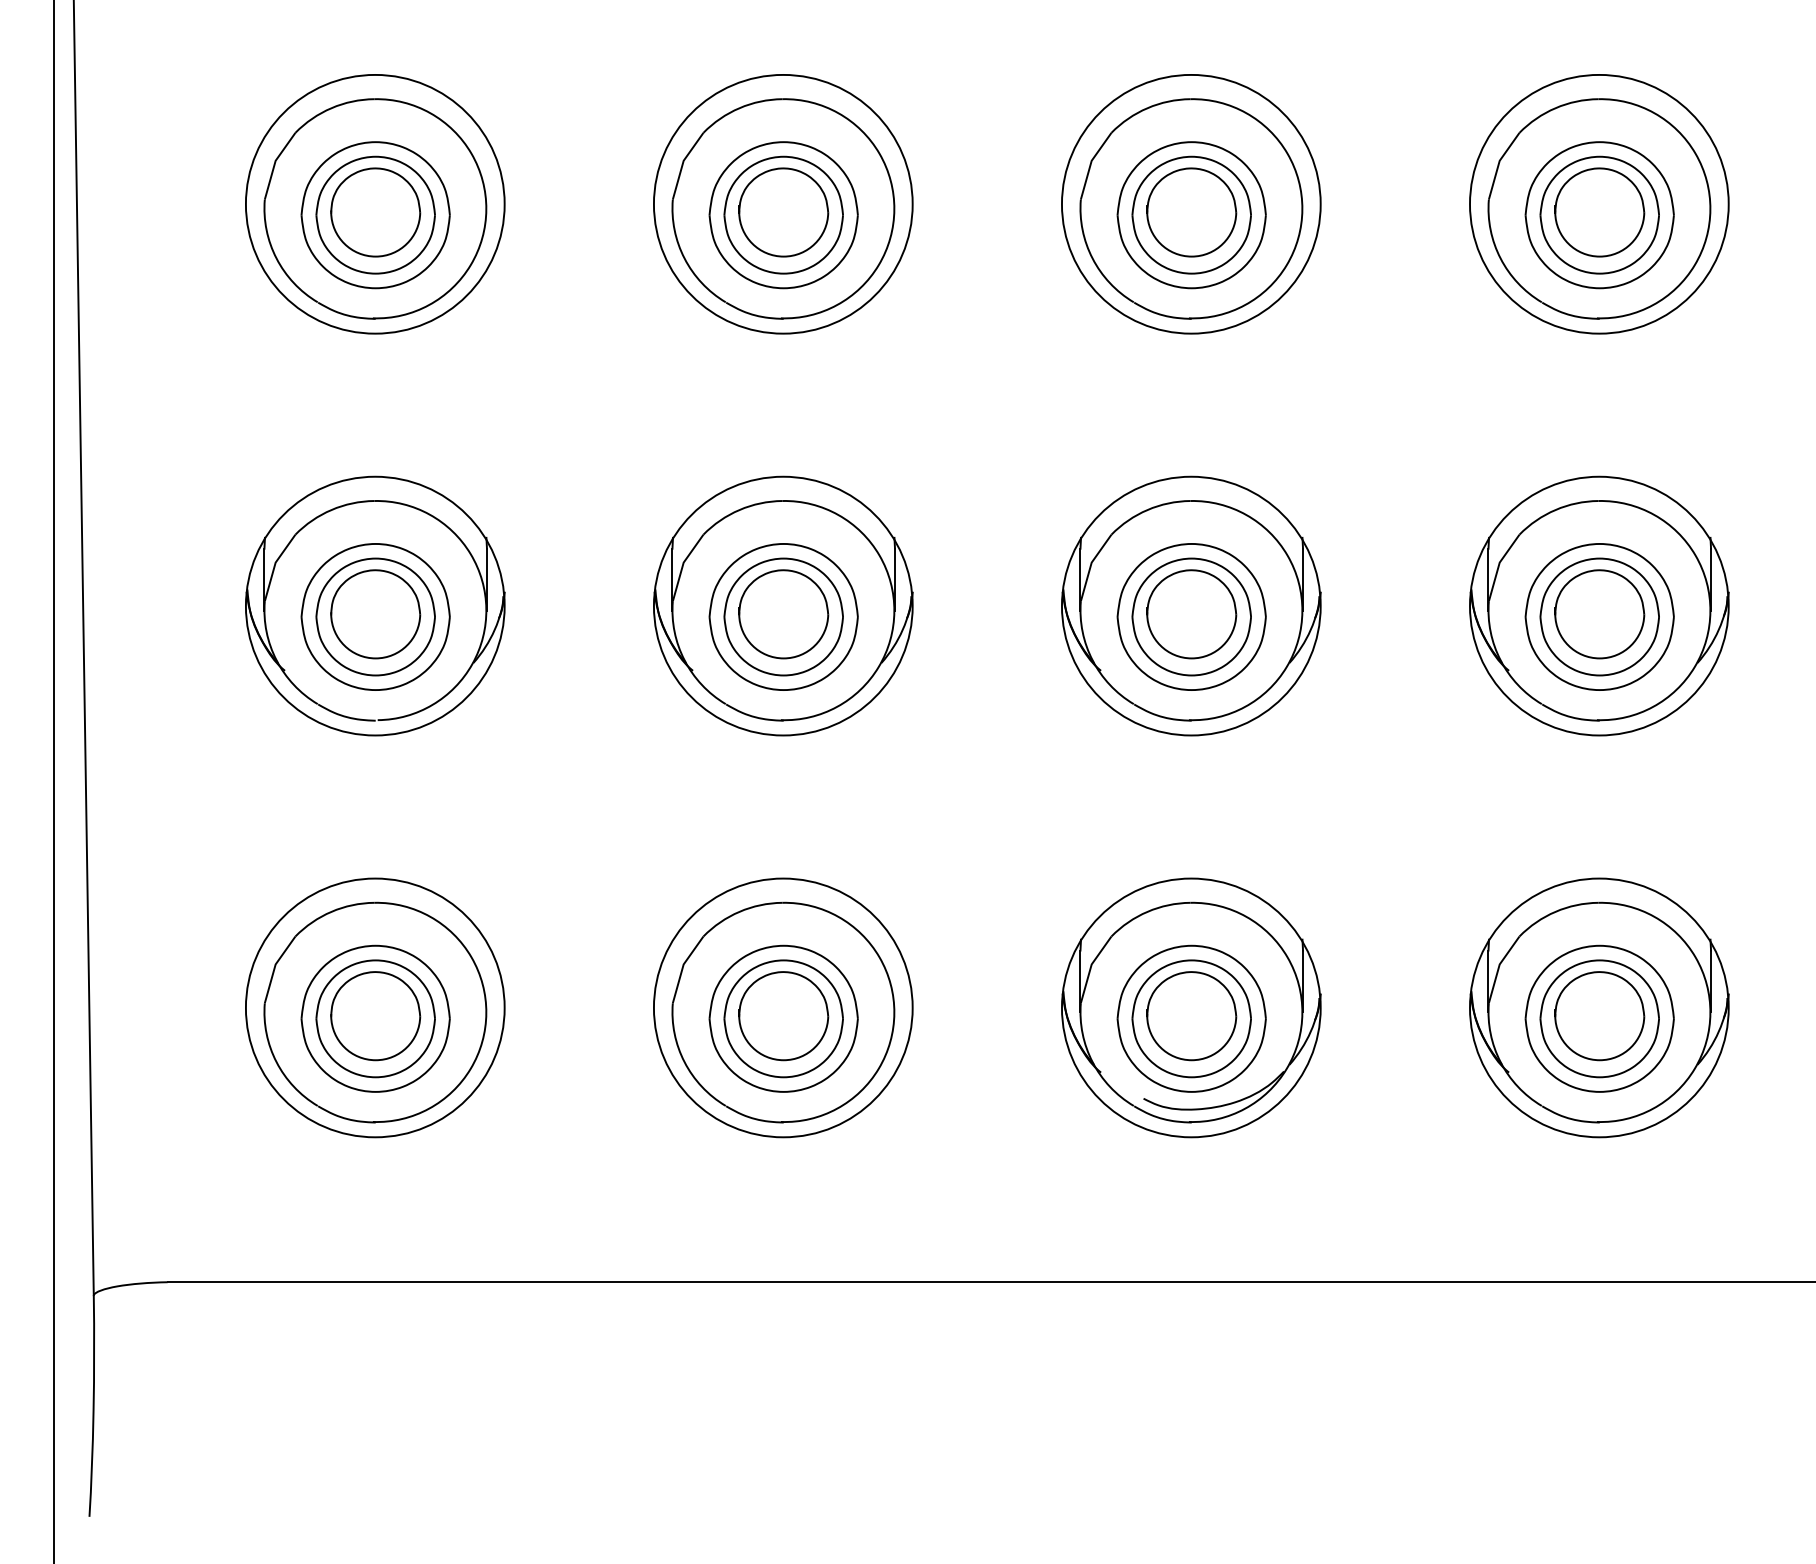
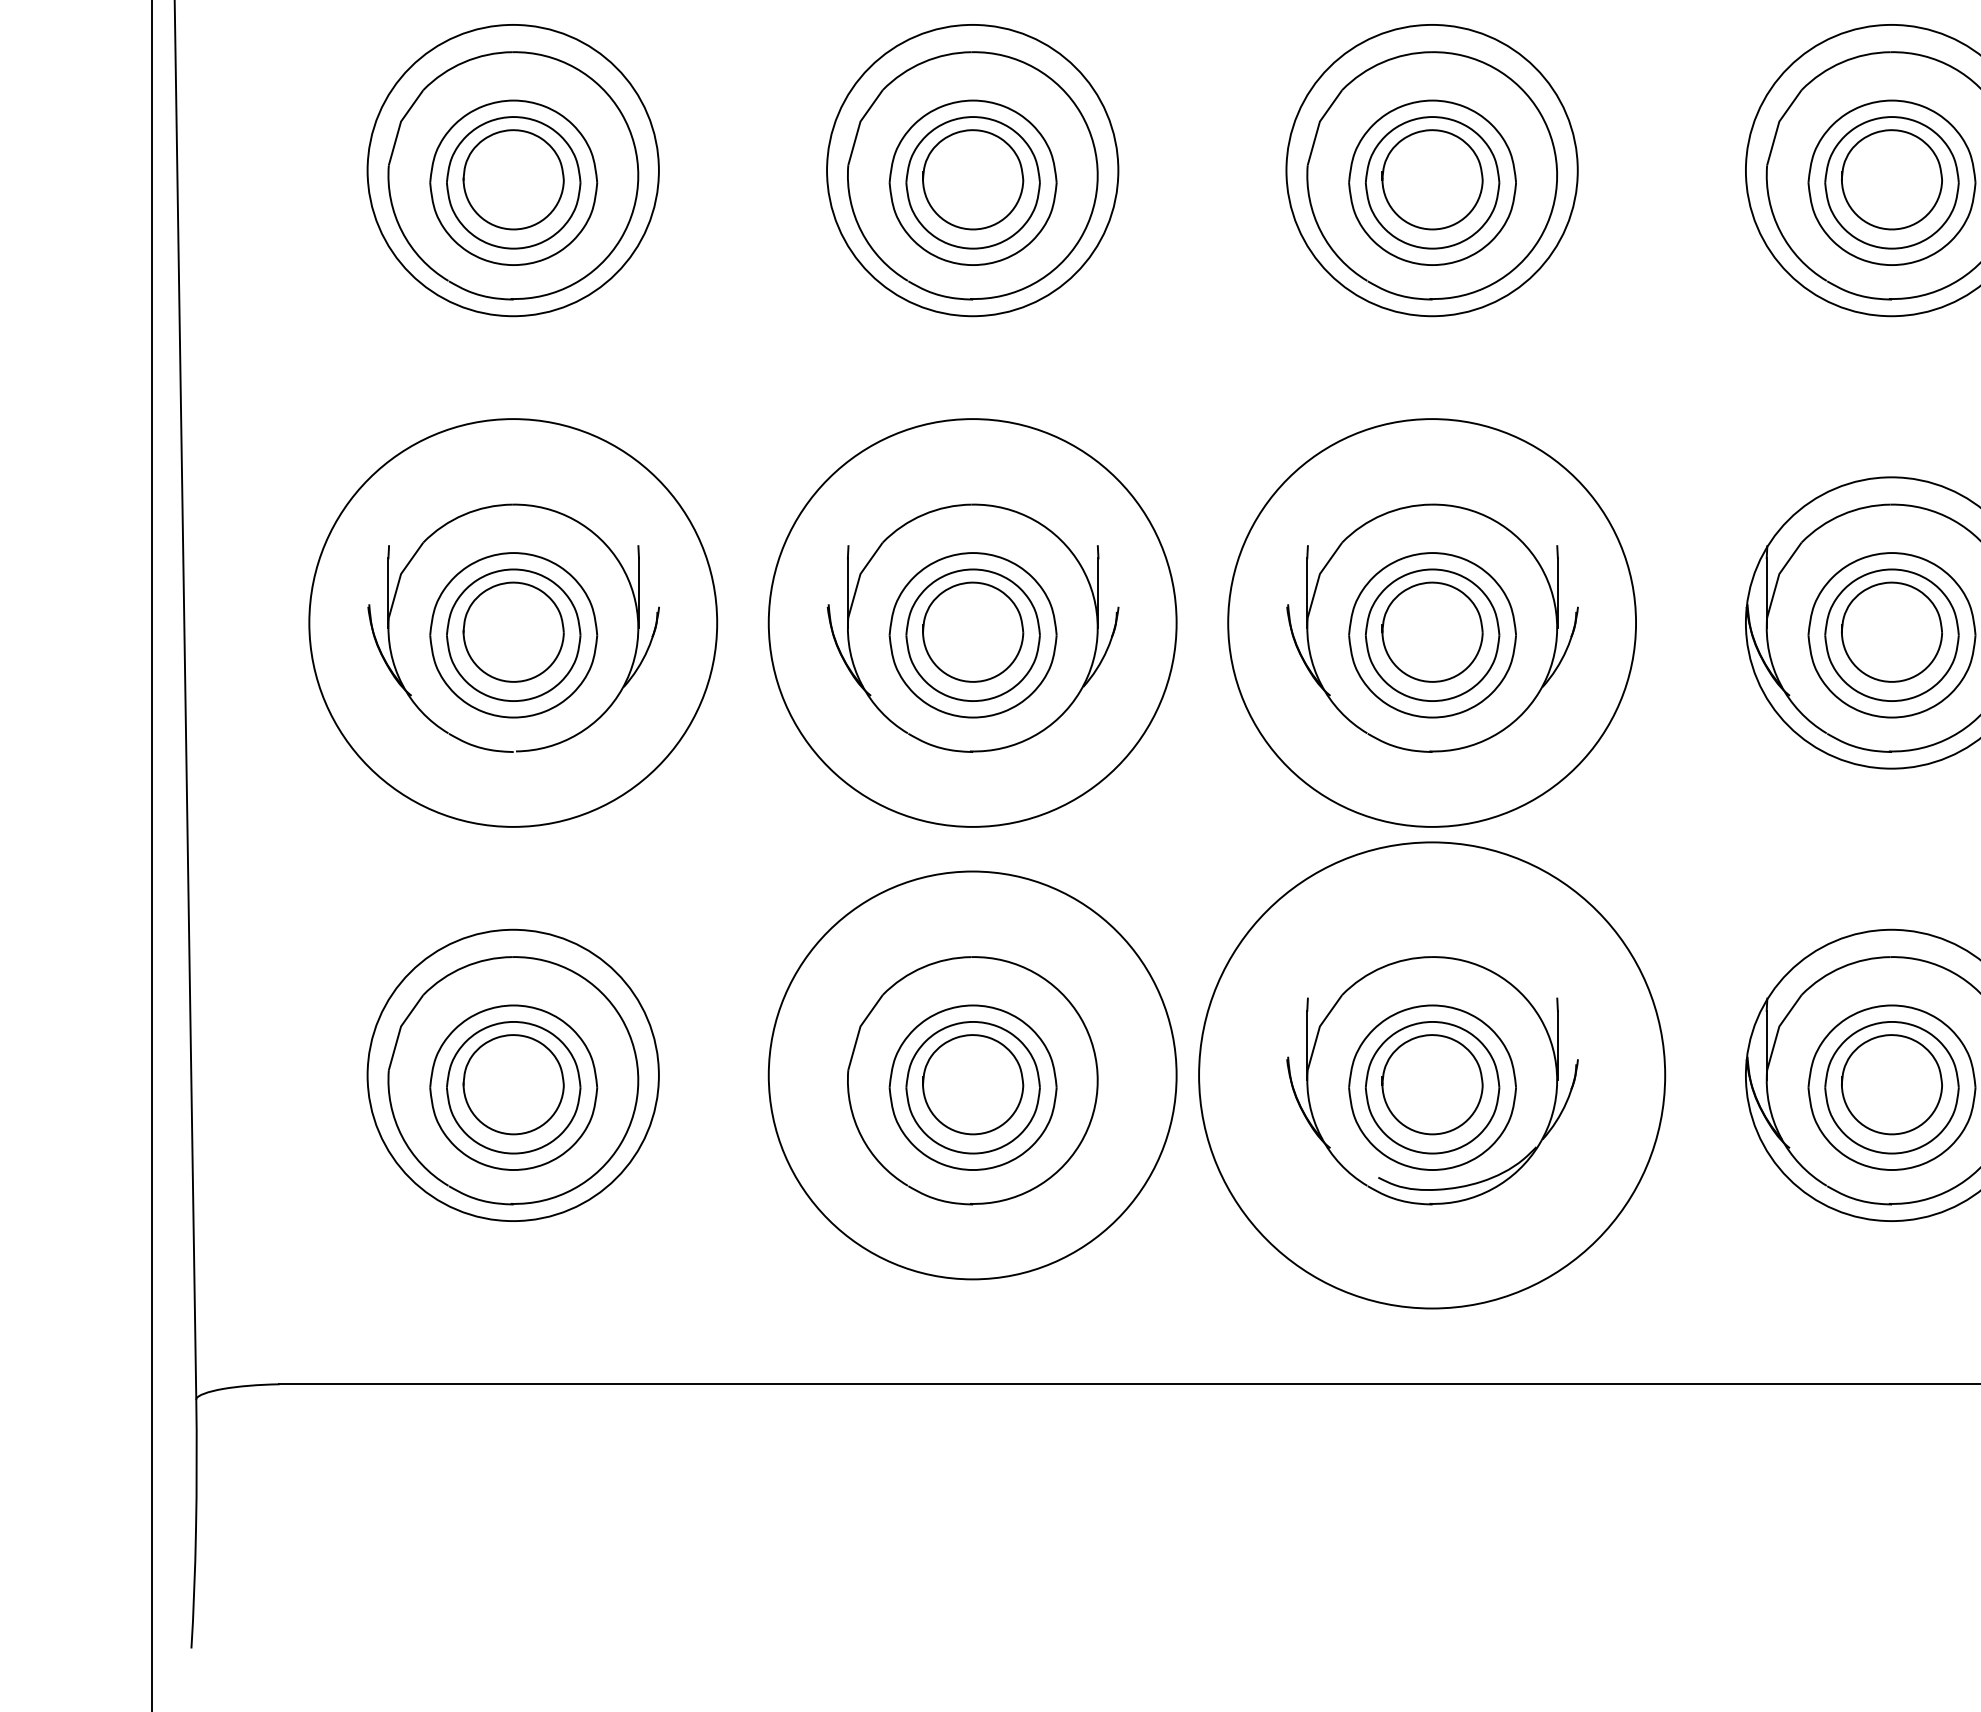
circle: (374, 605) -> (512, 622), size x1.4
circle: (782, 605) -> (971, 622), size x1.4
circle: (1190, 605) -> (1431, 622), size x1.4
circle: (782, 1007) -> (971, 1074), size x1.4
circle: (1190, 1007) -> (1431, 1074), size x1.6

